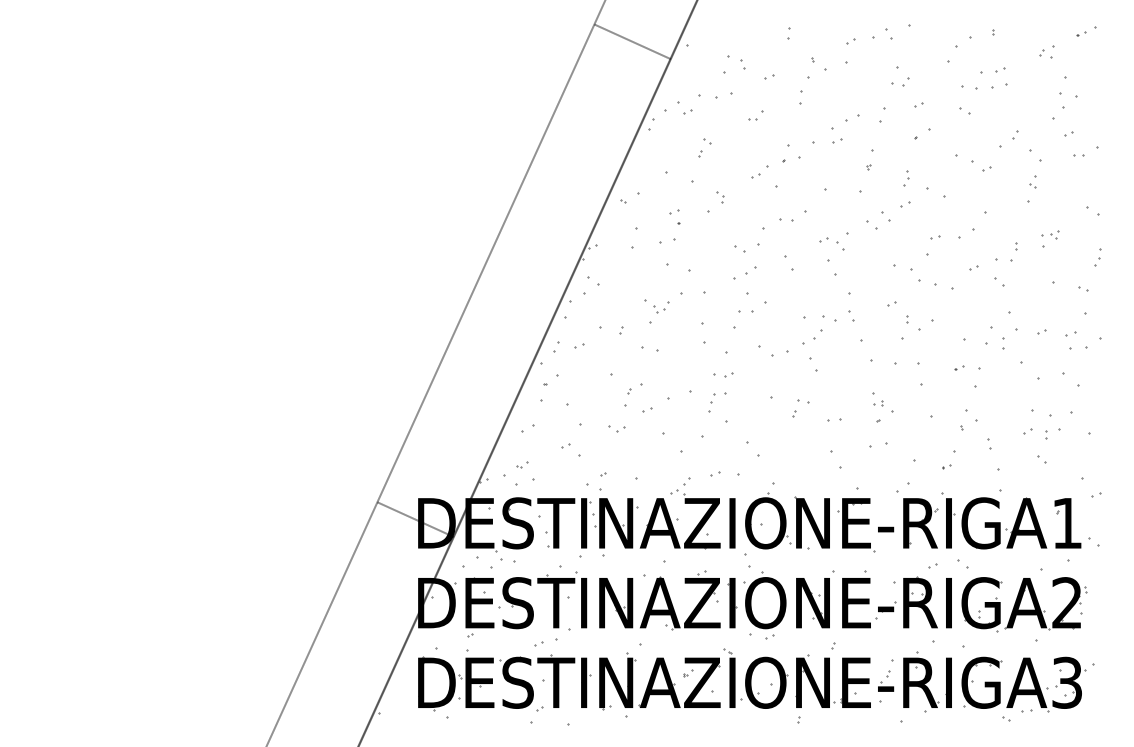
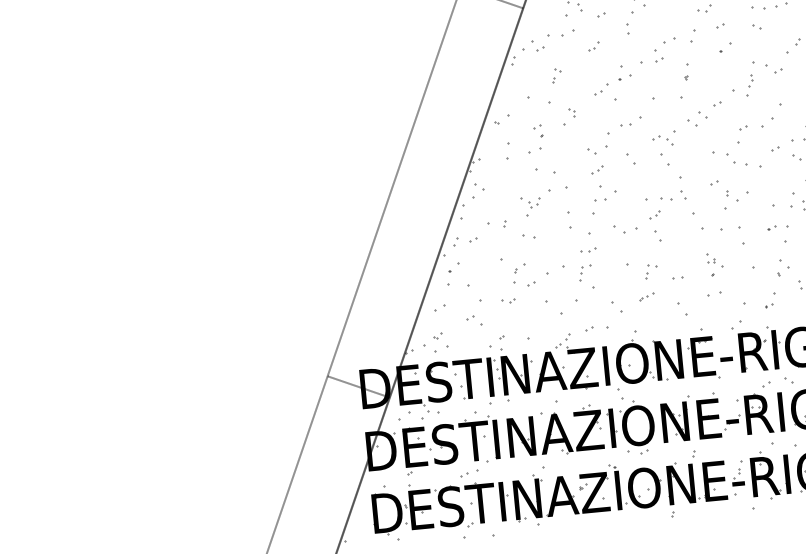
part: (906, 178) -> (750, 80), moved
part: (744, 273) -> (596, 170), size x0.62
part: (812, 336) -> (654, 214), size x0.62
part: (791, 440) -> (646, 296), added

